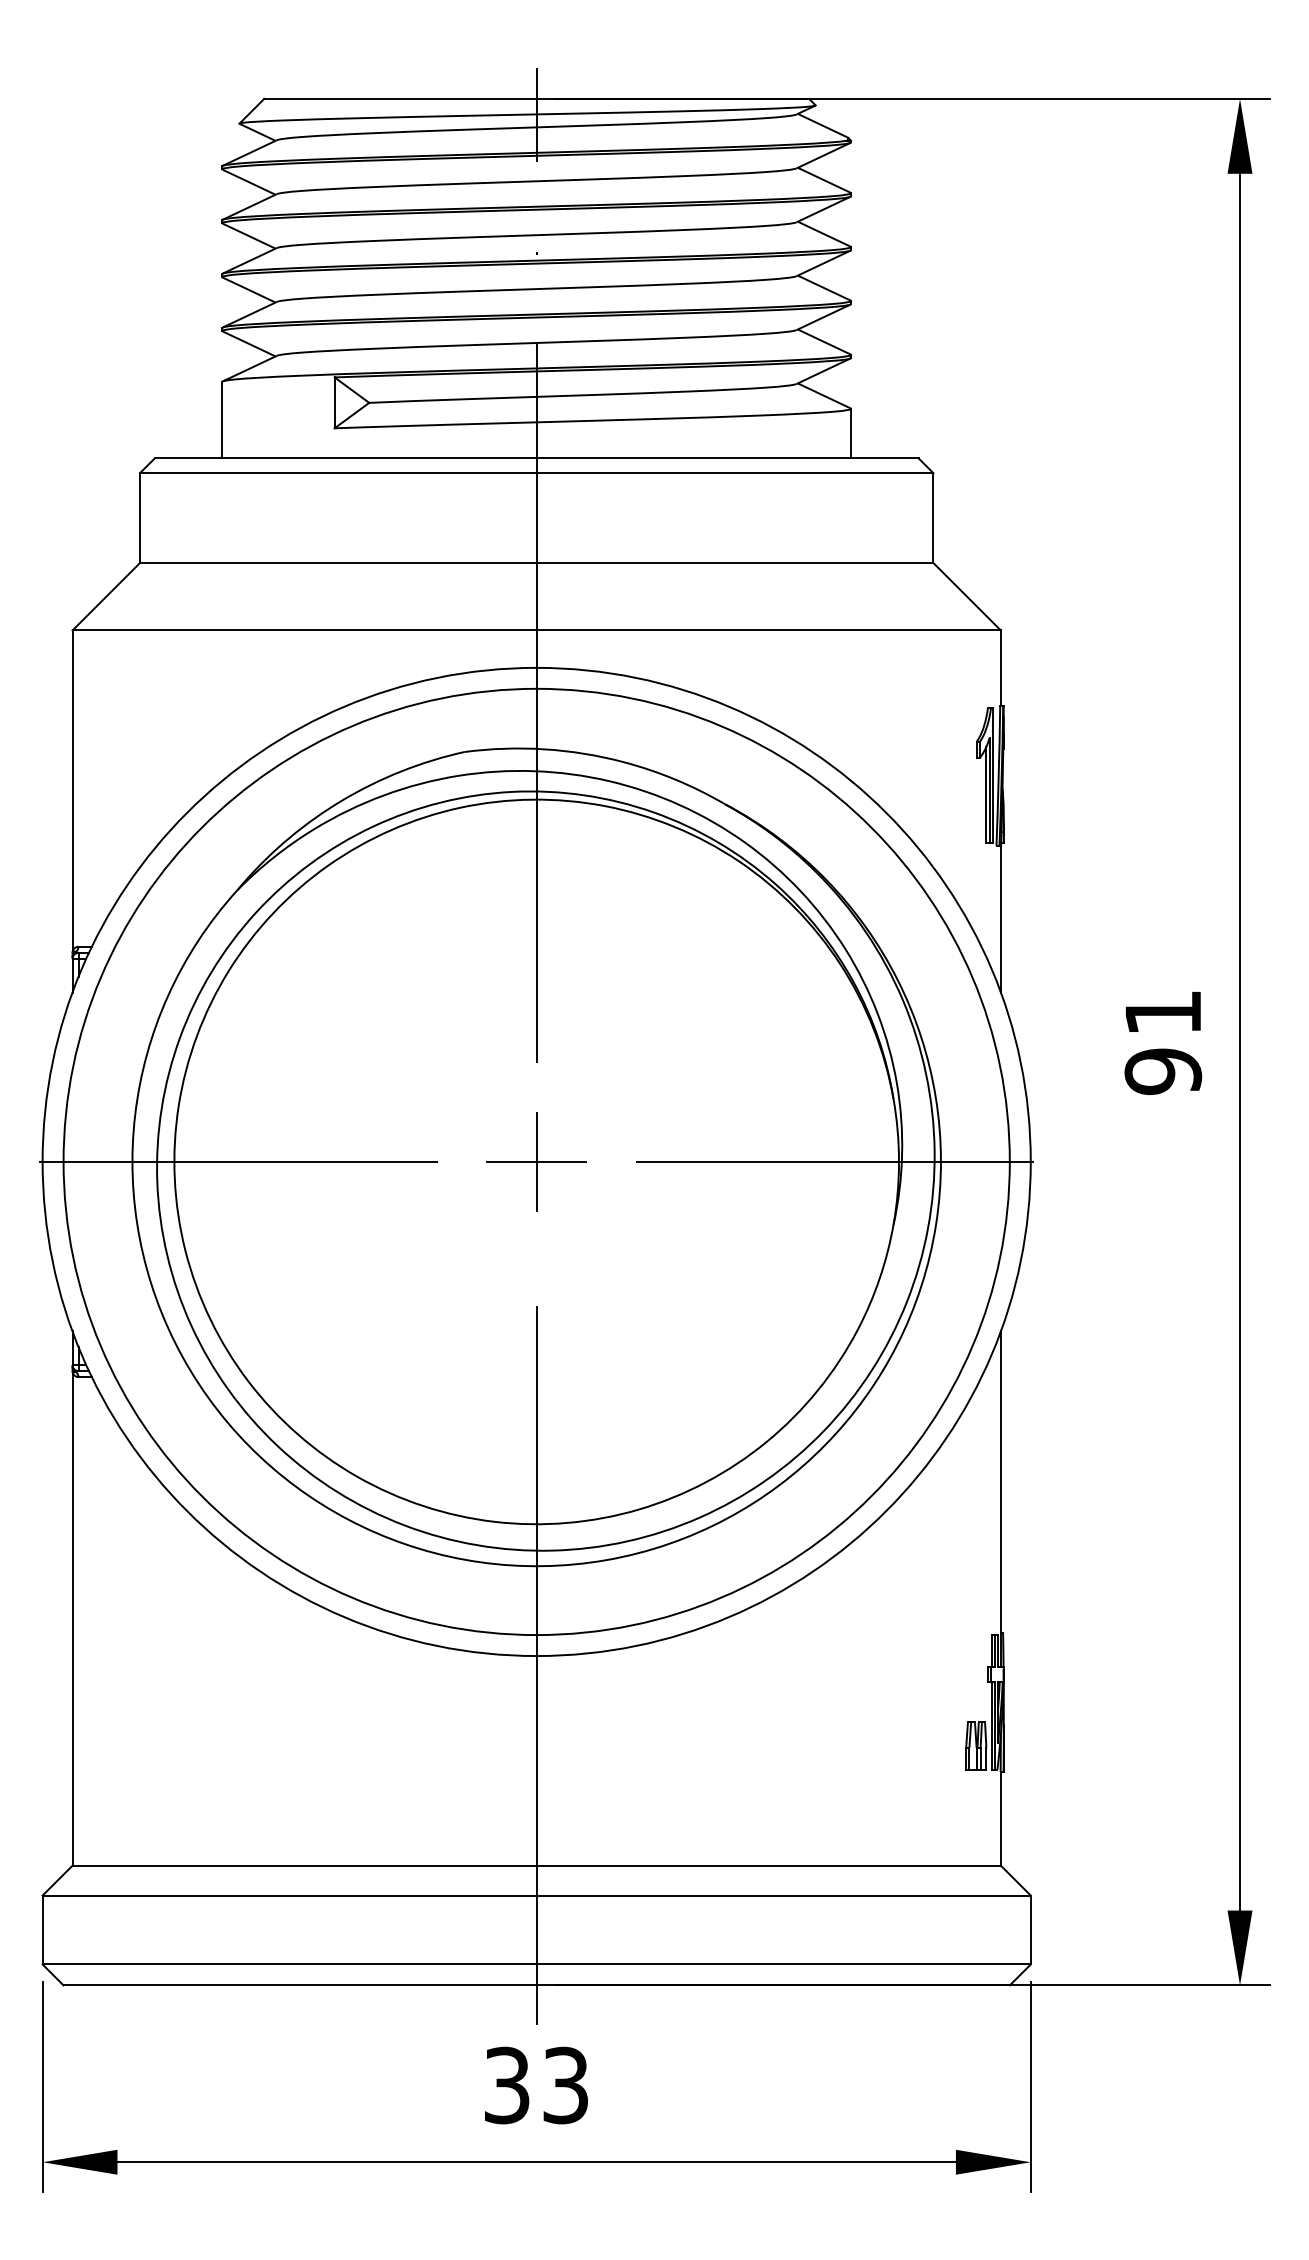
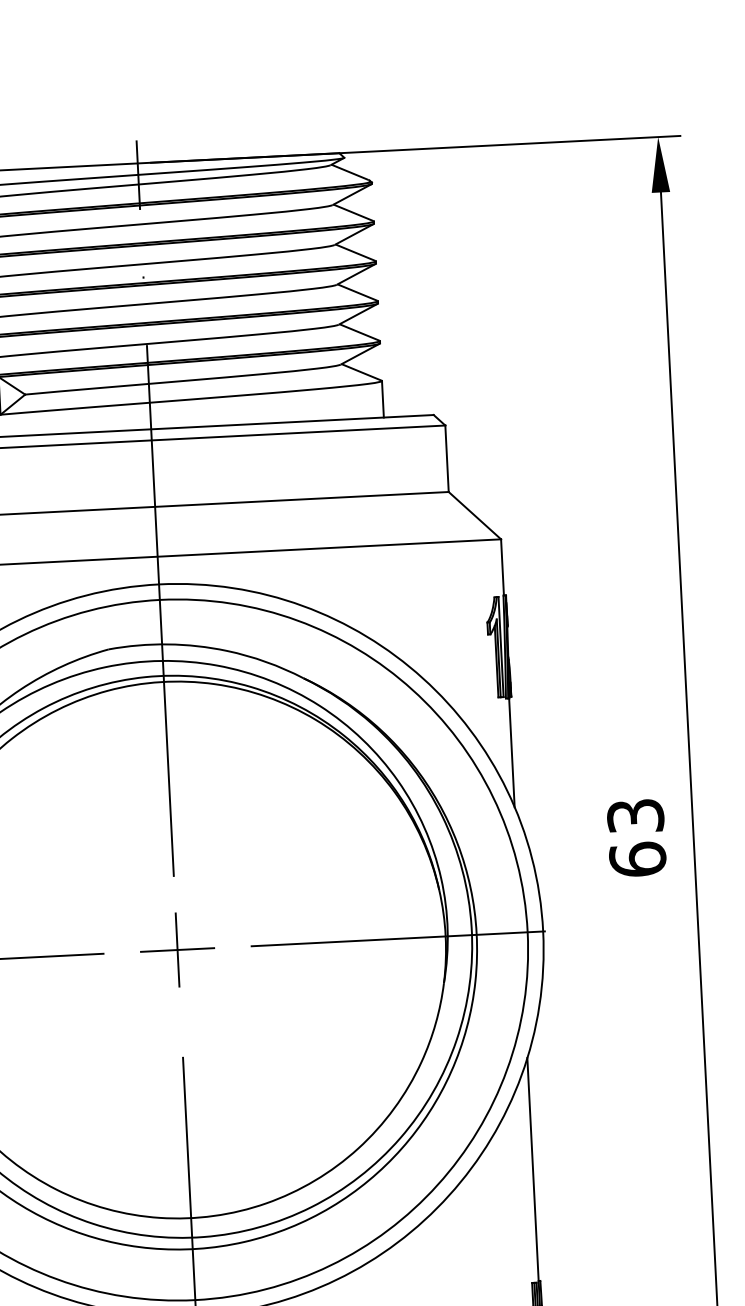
text: (1163, 1042) -> (636, 838), 91 -> 63

